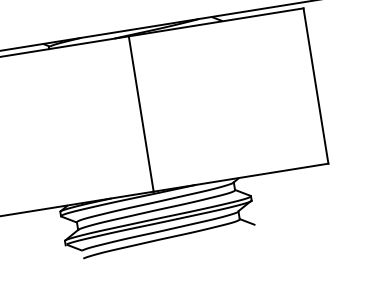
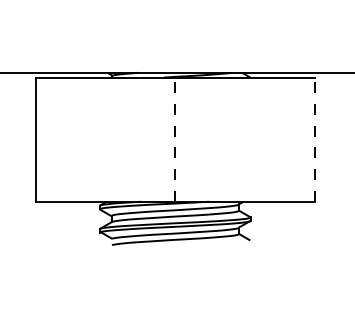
line: (315, 85) -> (314, 139), solid -> dashed
line: (141, 113) -> (175, 139), solid -> dashed

